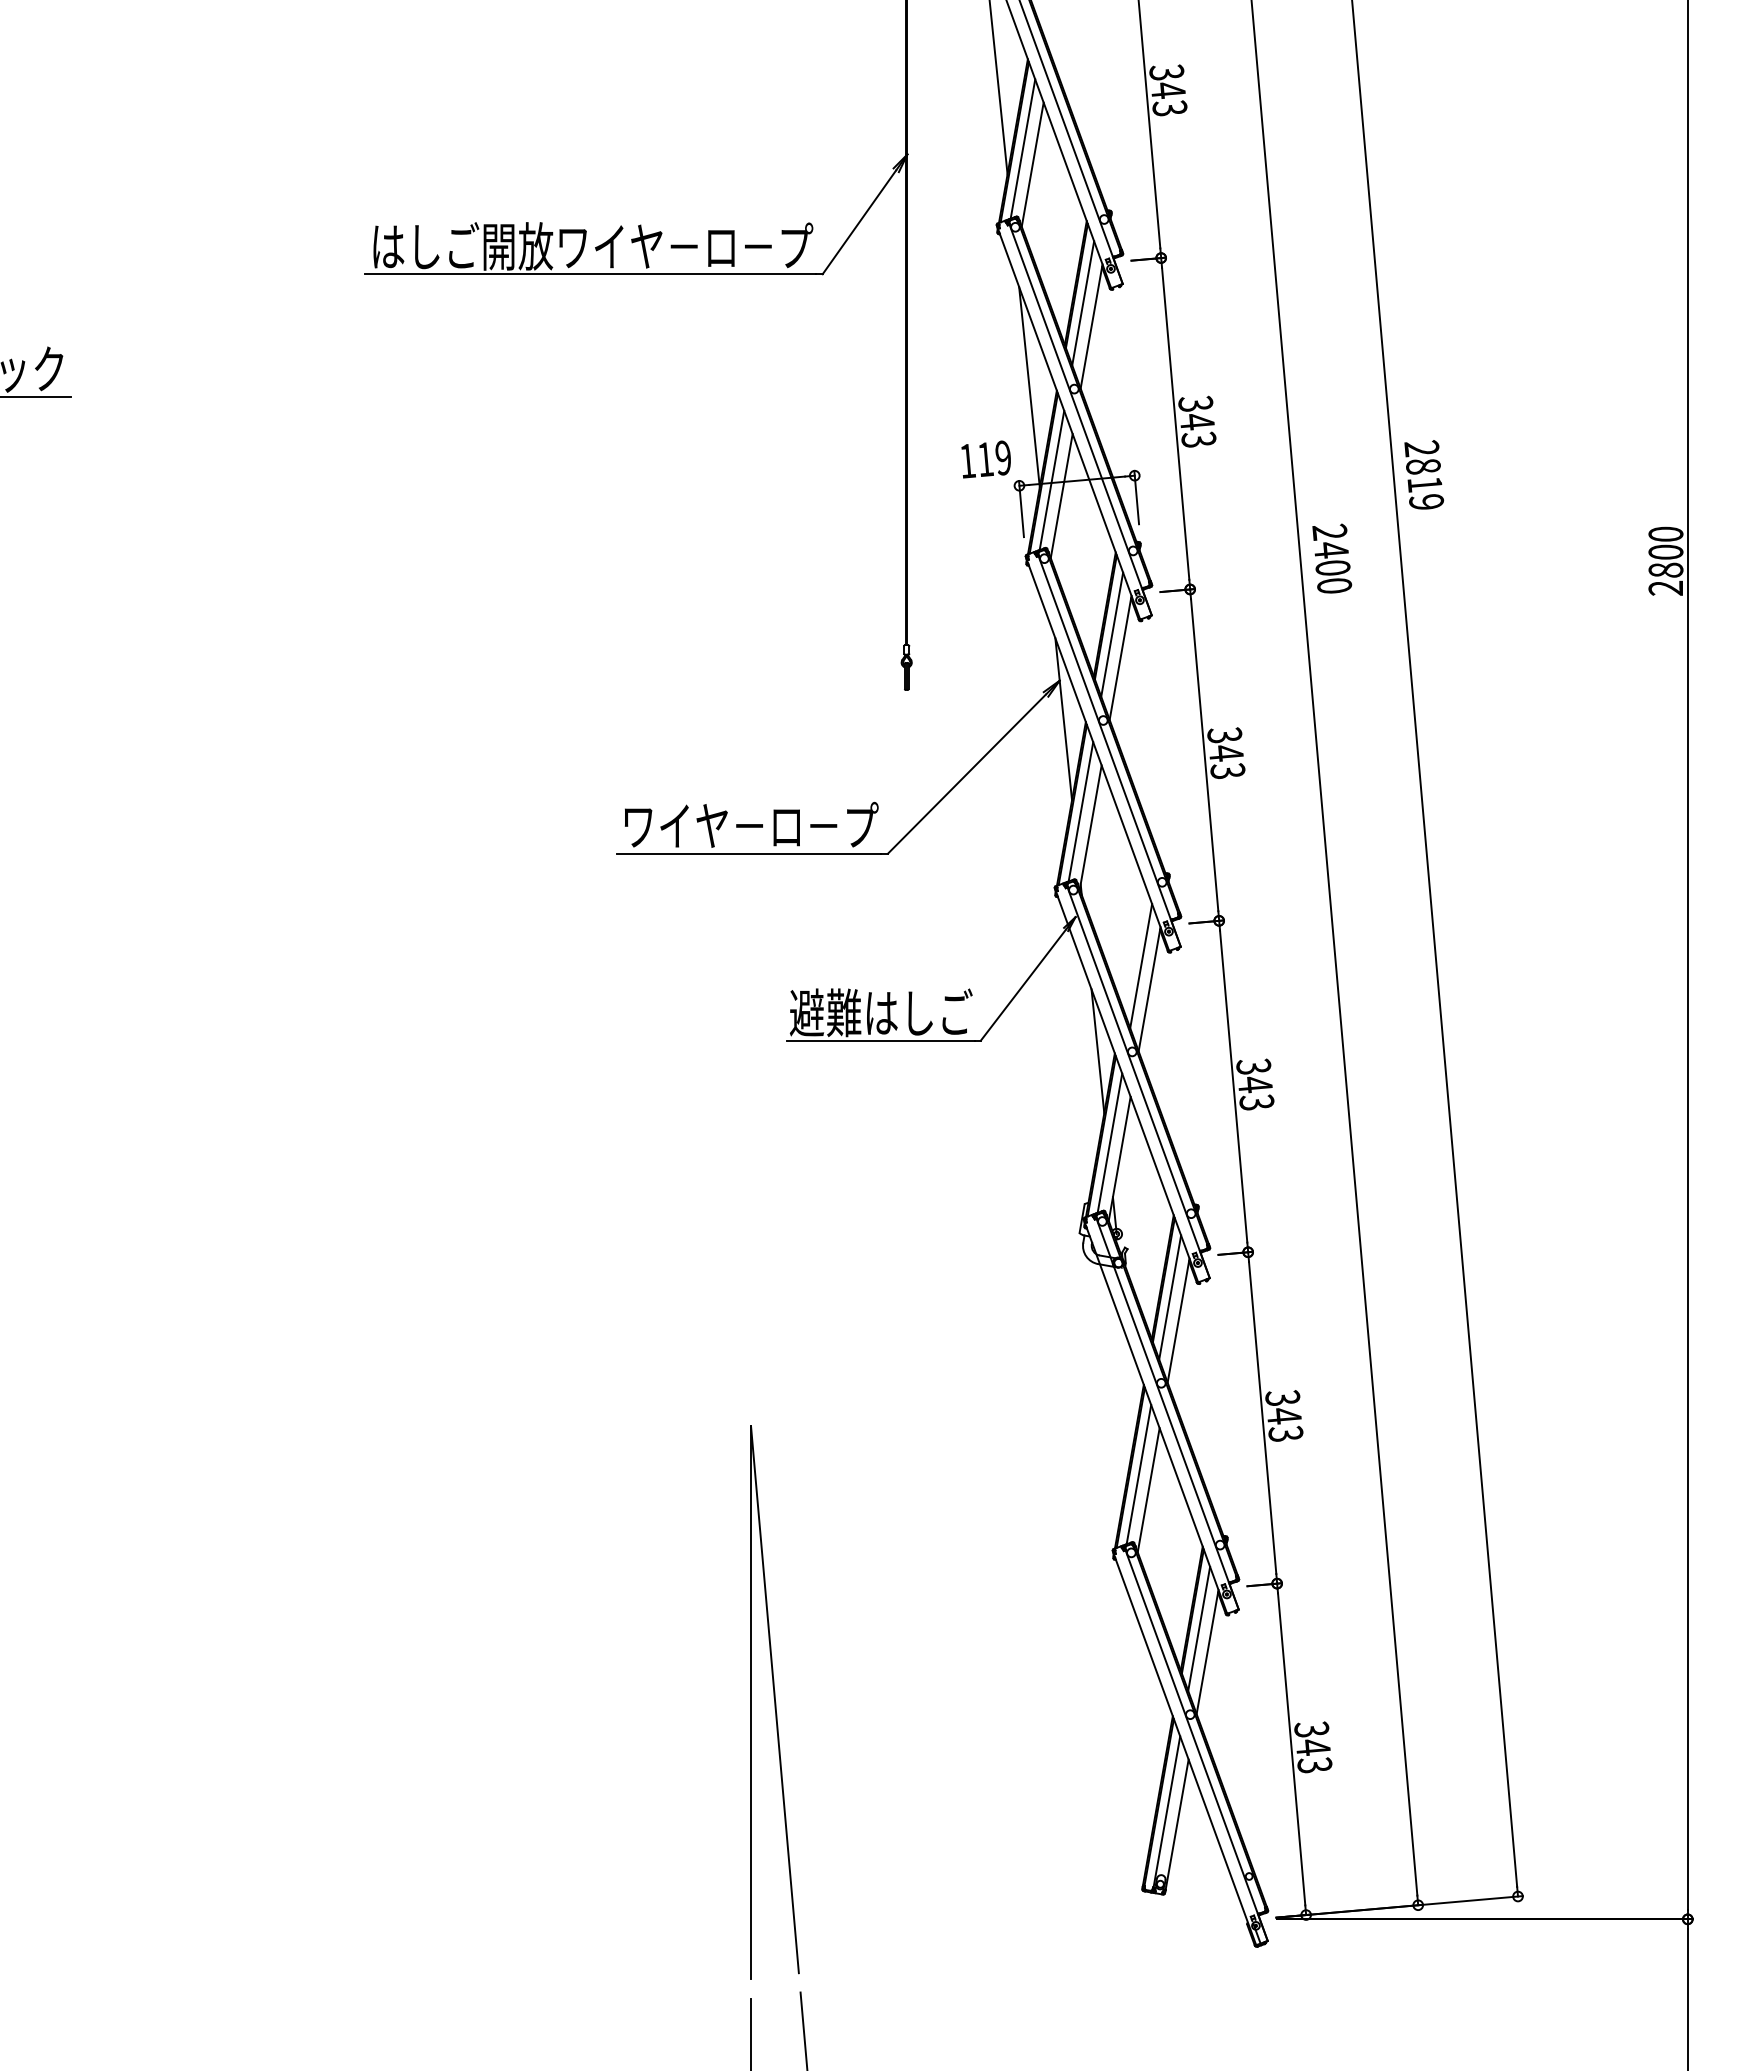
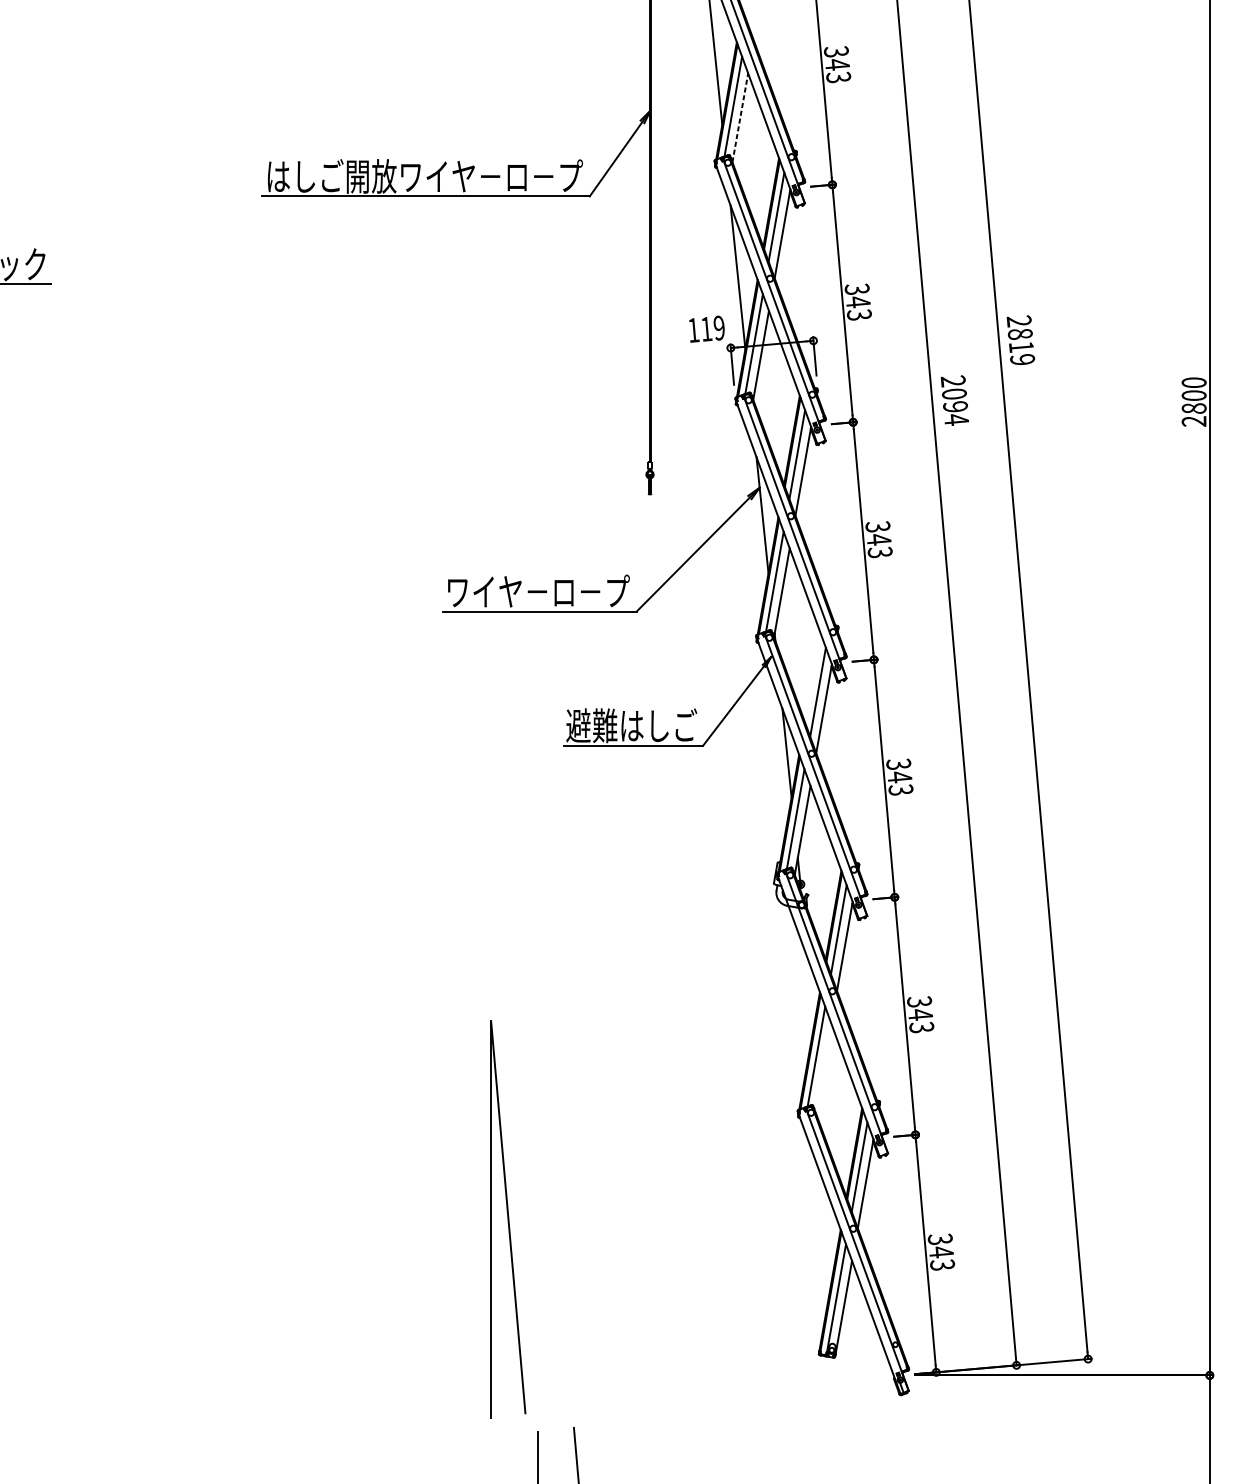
line: (1032, 164) -> (740, 117), solid -> dashed
text: (1333, 568) -> (955, 407), 2400 -> 2094
line: (1148, 1490) -> (823, 1068), removed
part: (774, 1702) -> (507, 1219), moved

